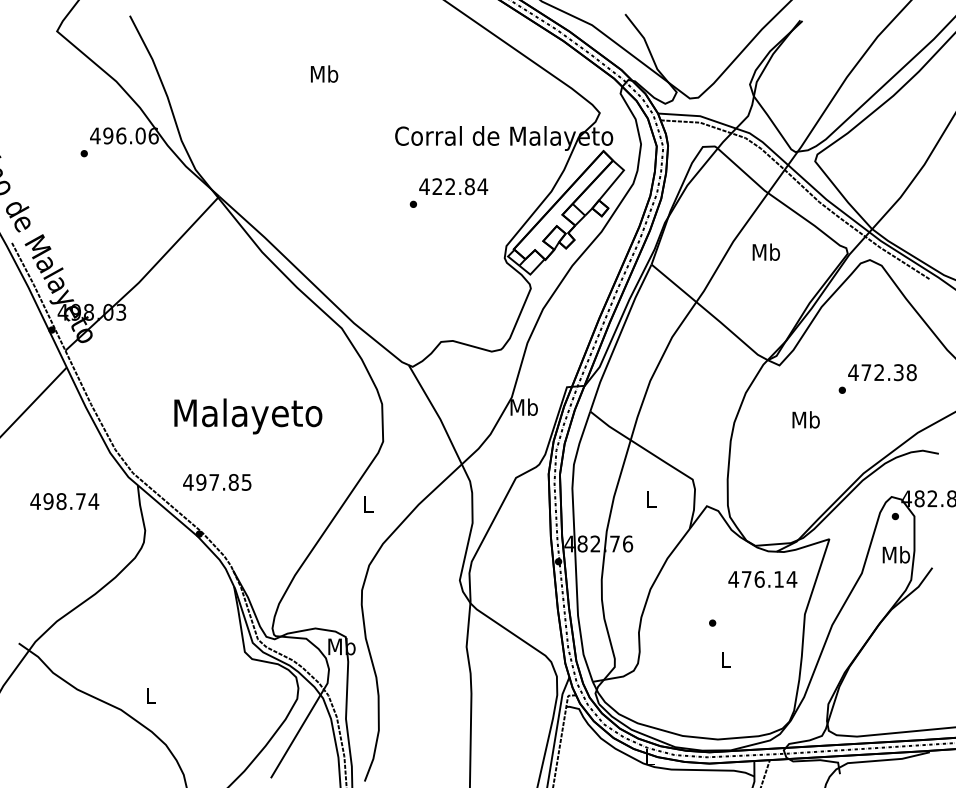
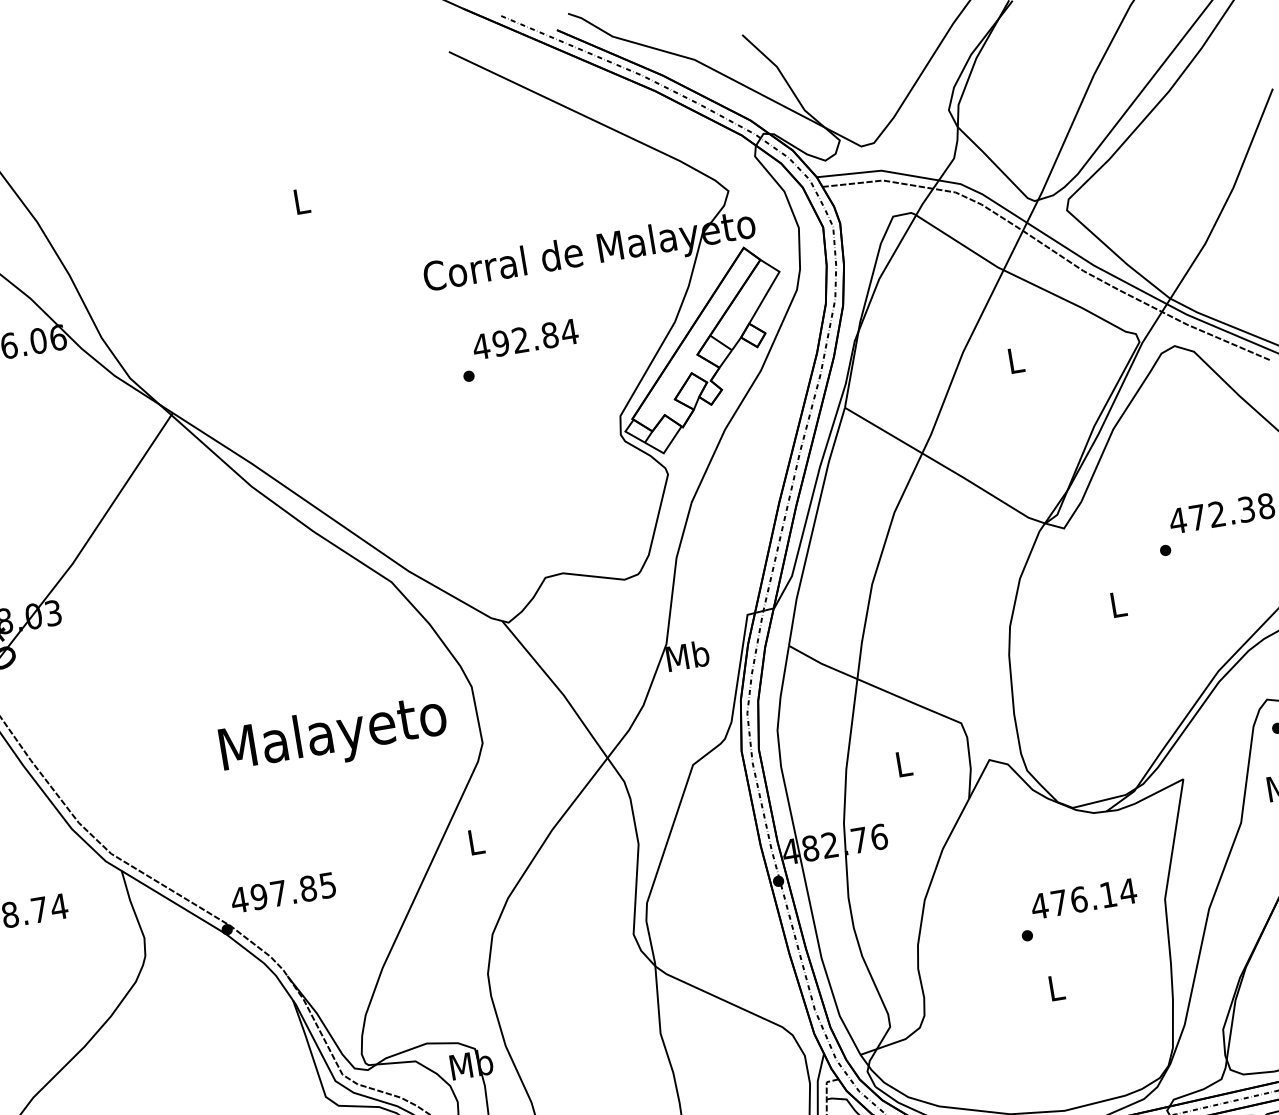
text: (324, 73) -> (301, 200), Mb -> L
text: (437, 186) -> (500, 343), 422.84 -> 492.84
text: (766, 251) -> (1015, 359), Mb -> L
text: (248, 416) -> (334, 736), moved
text: (805, 419) -> (1117, 603), Mb -> L
text: (217, 482) -> (283, 892), moved
text: (762, 579) -> (1083, 899), moved

